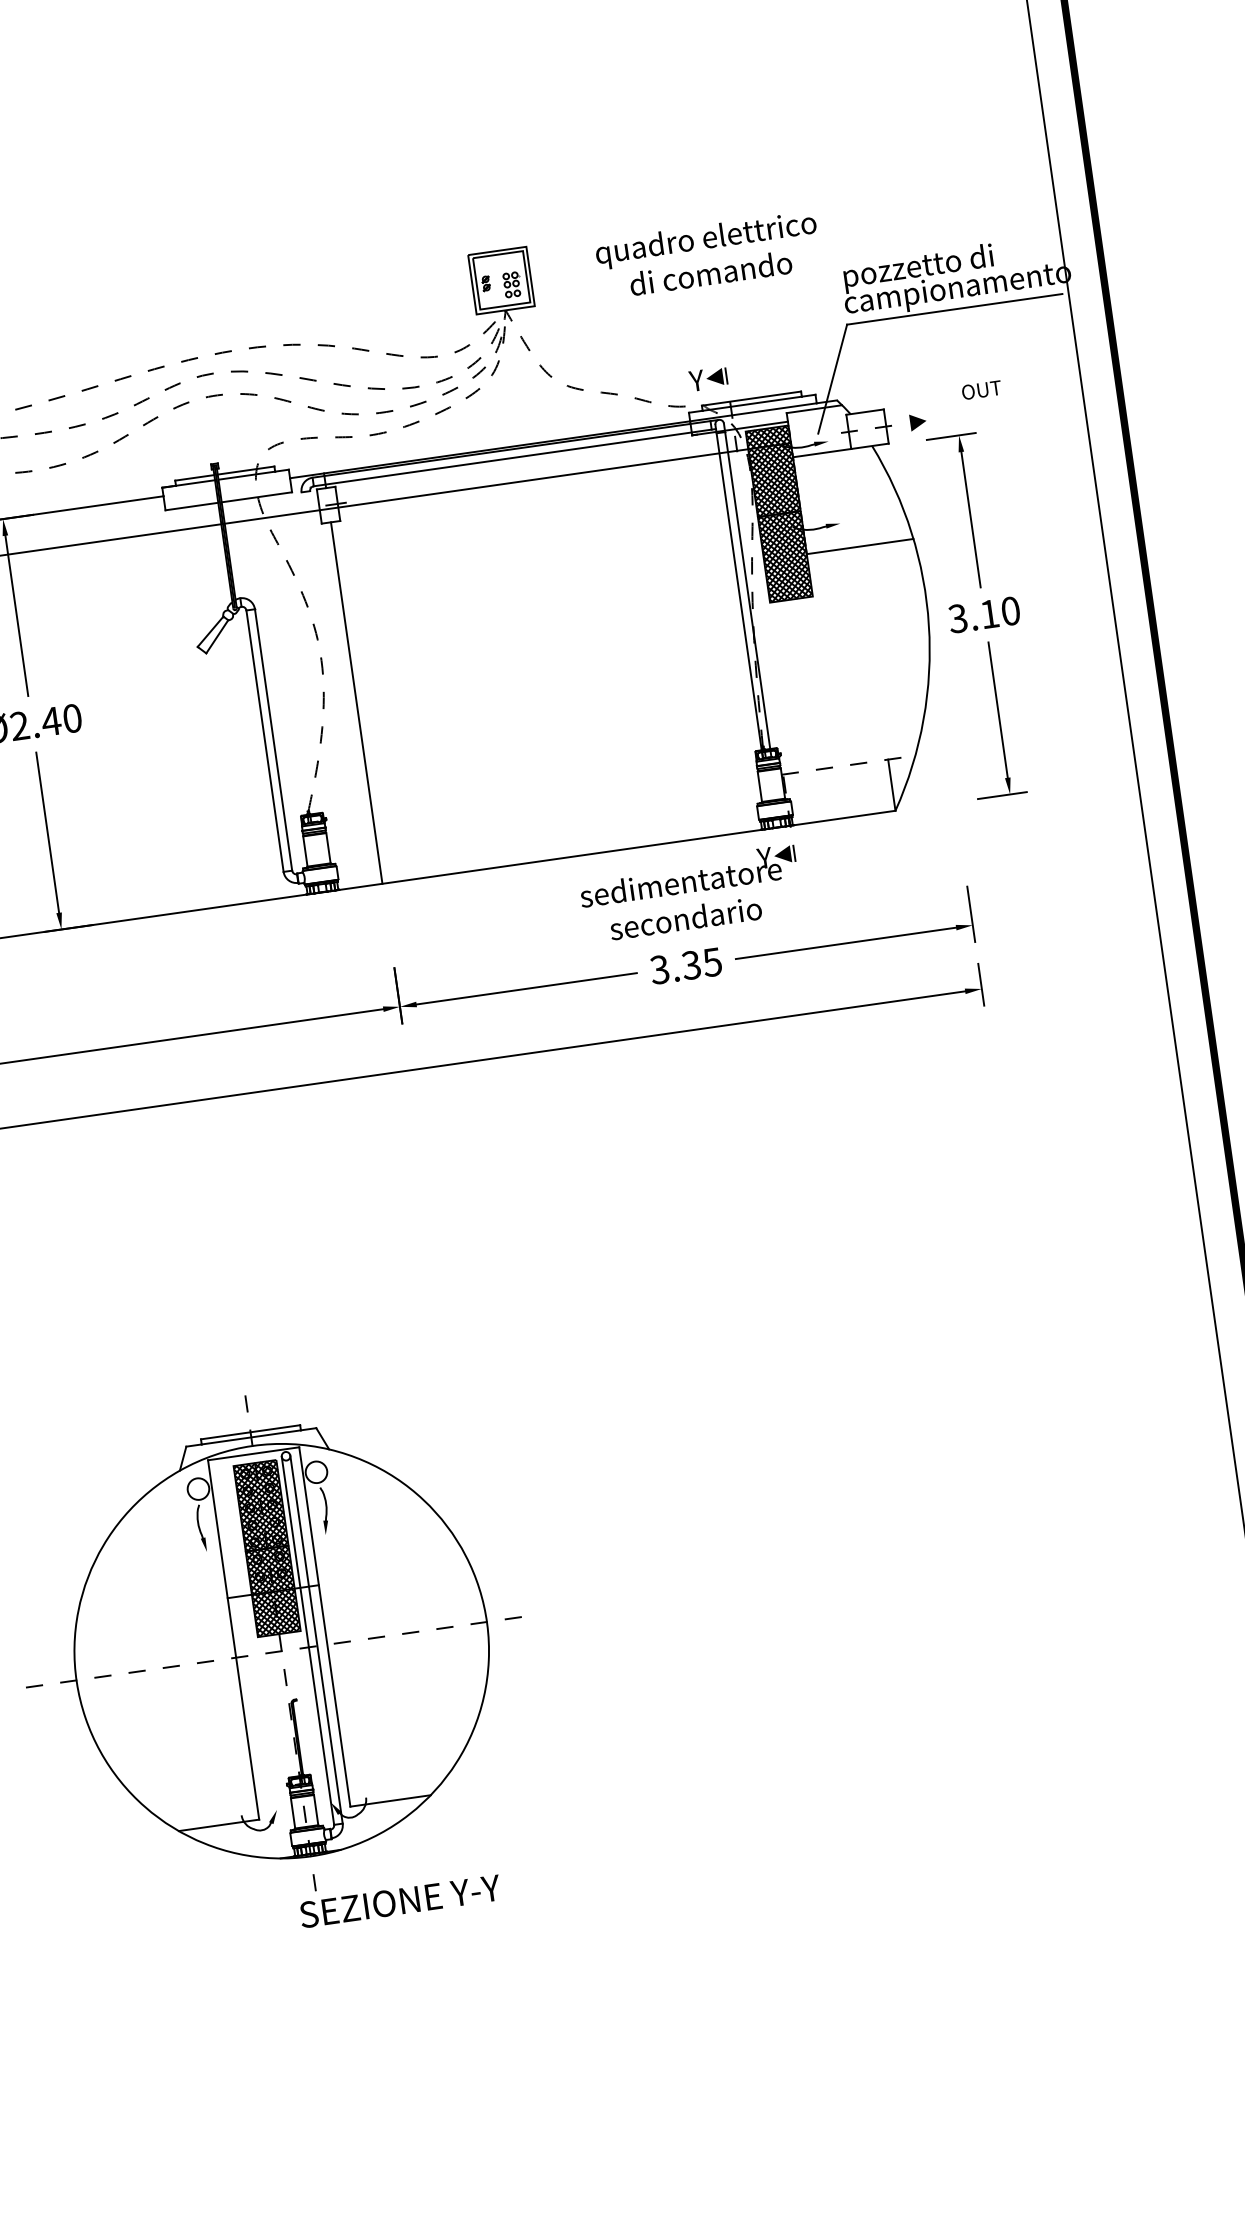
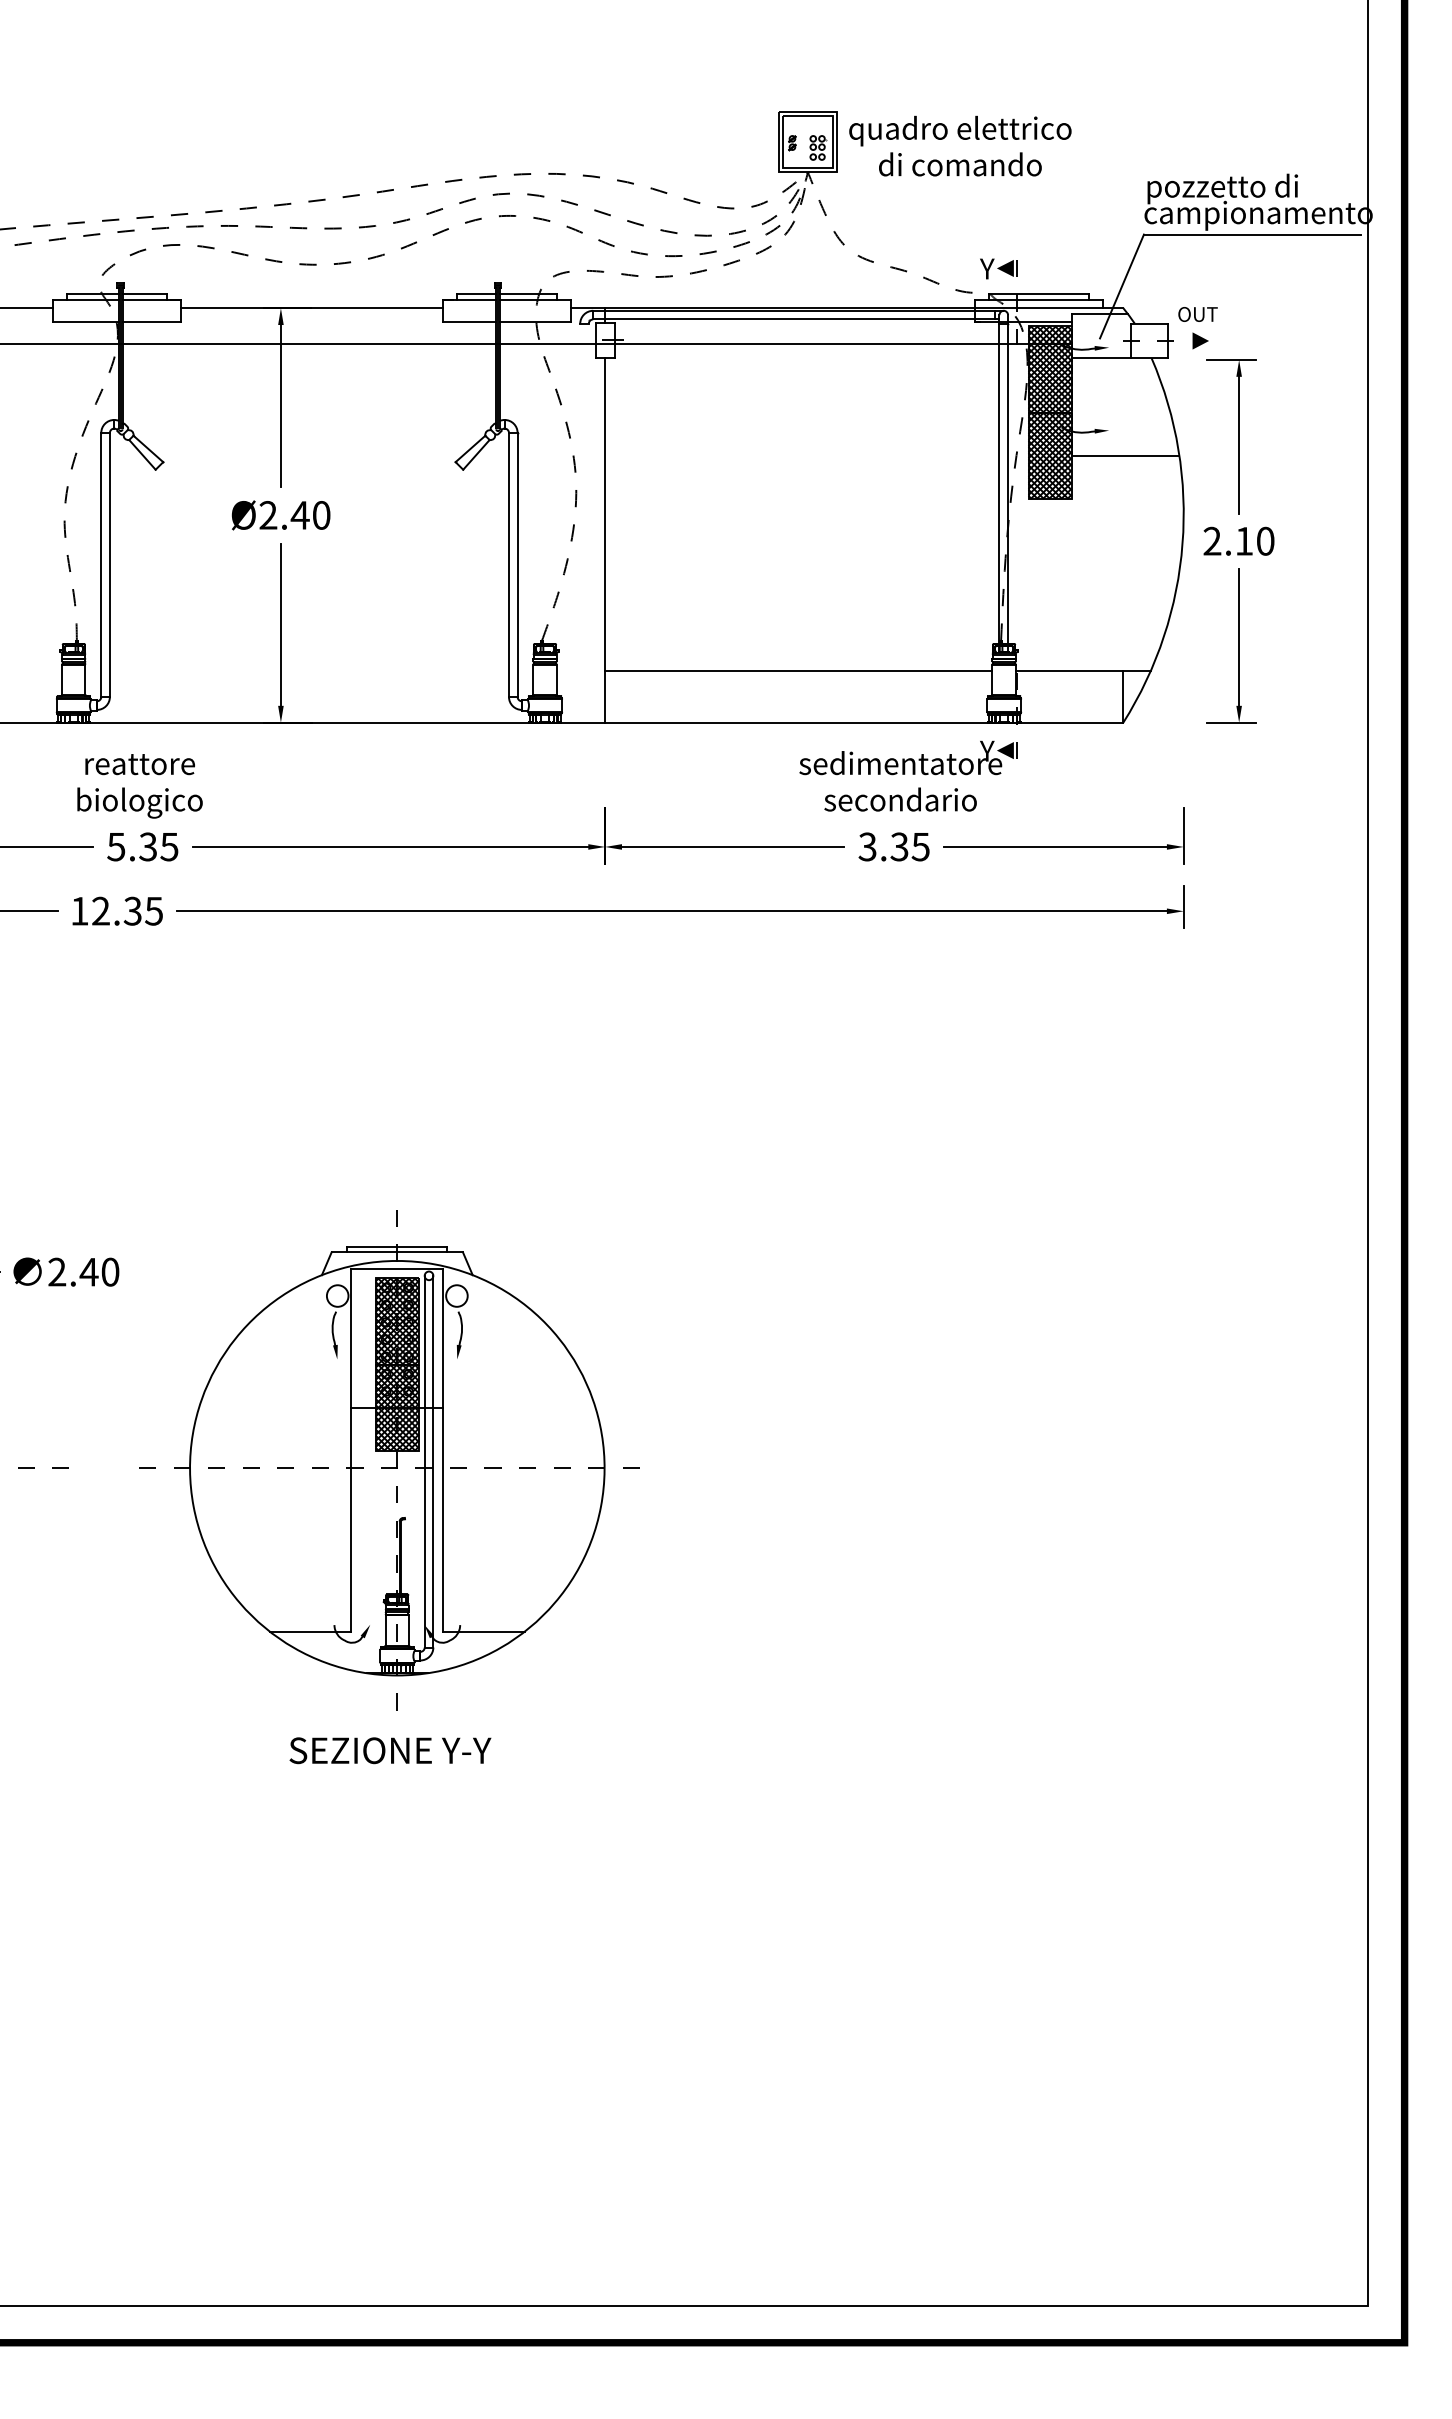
text: (708, 254) -> (960, 145), moved
text: (981, 390) -> (1197, 314), moved
text: (958, 618) -> (1212, 541), 3.10 -> 2.10
line: (848, 764) -> (1083, 670), dashed -> solid
line: (566, 804) -> (798, 670), added
text: (400, 1901) -> (390, 1750), moved

